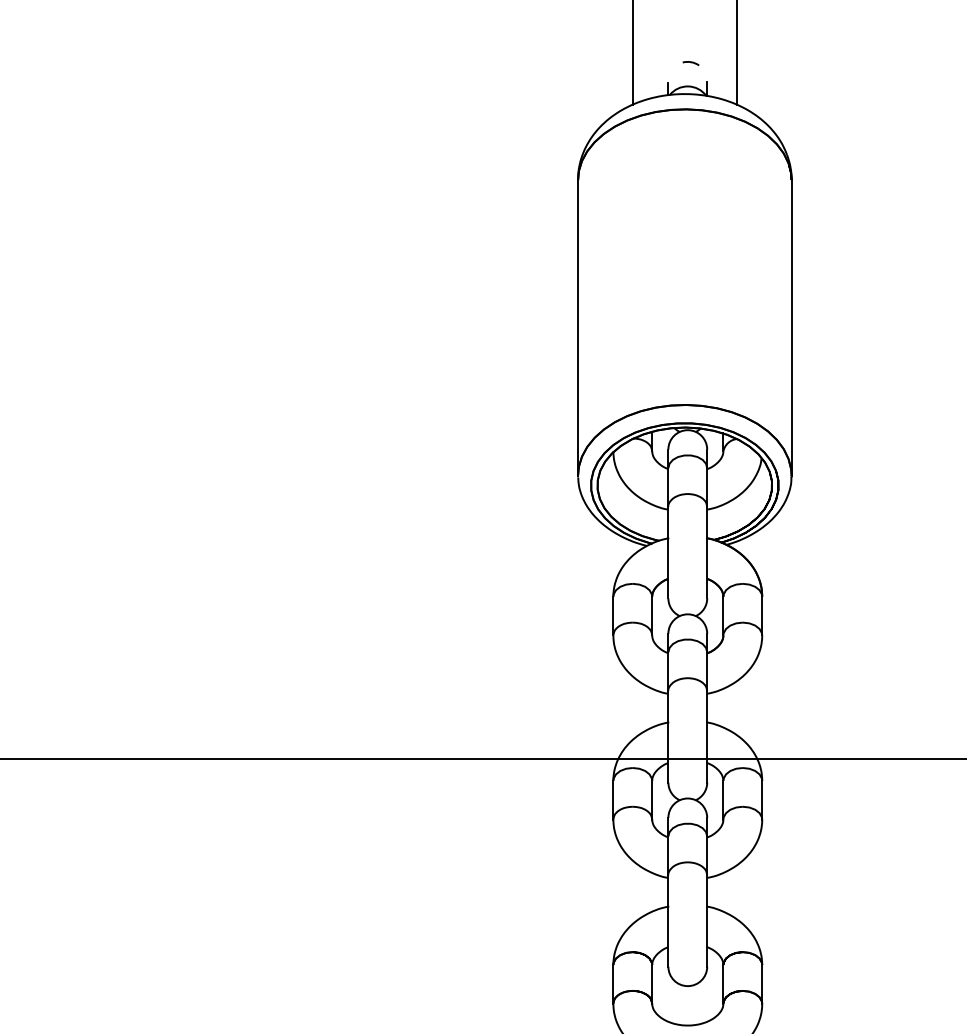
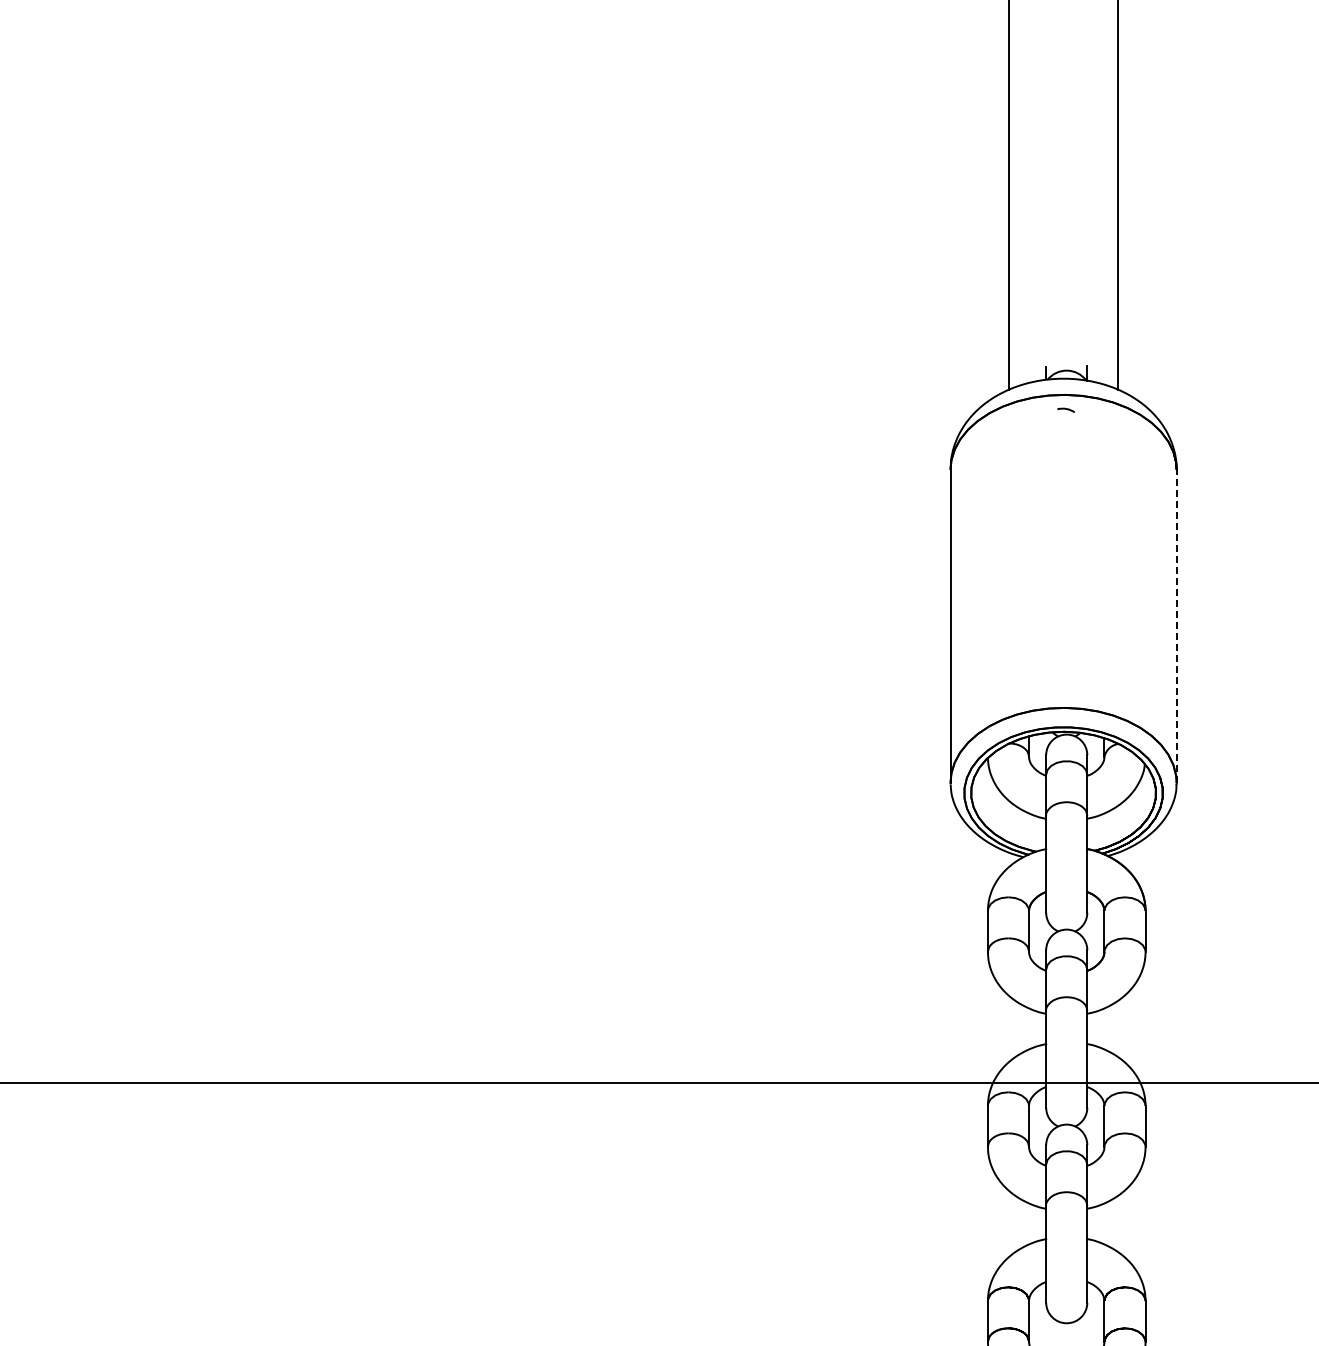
arc: (690, 62) -> (1065, 409), moved
line: (791, 328) -> (1176, 626), solid -> dashed

